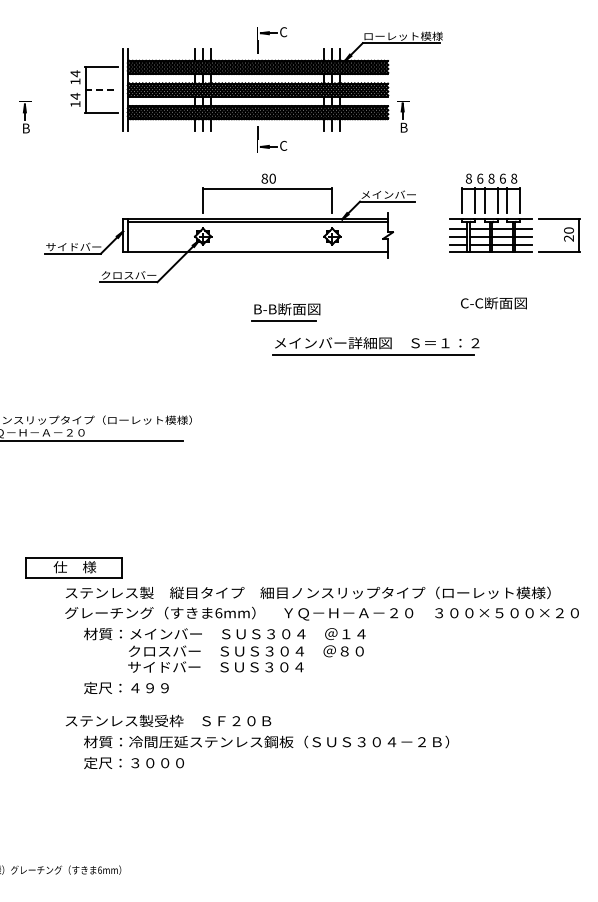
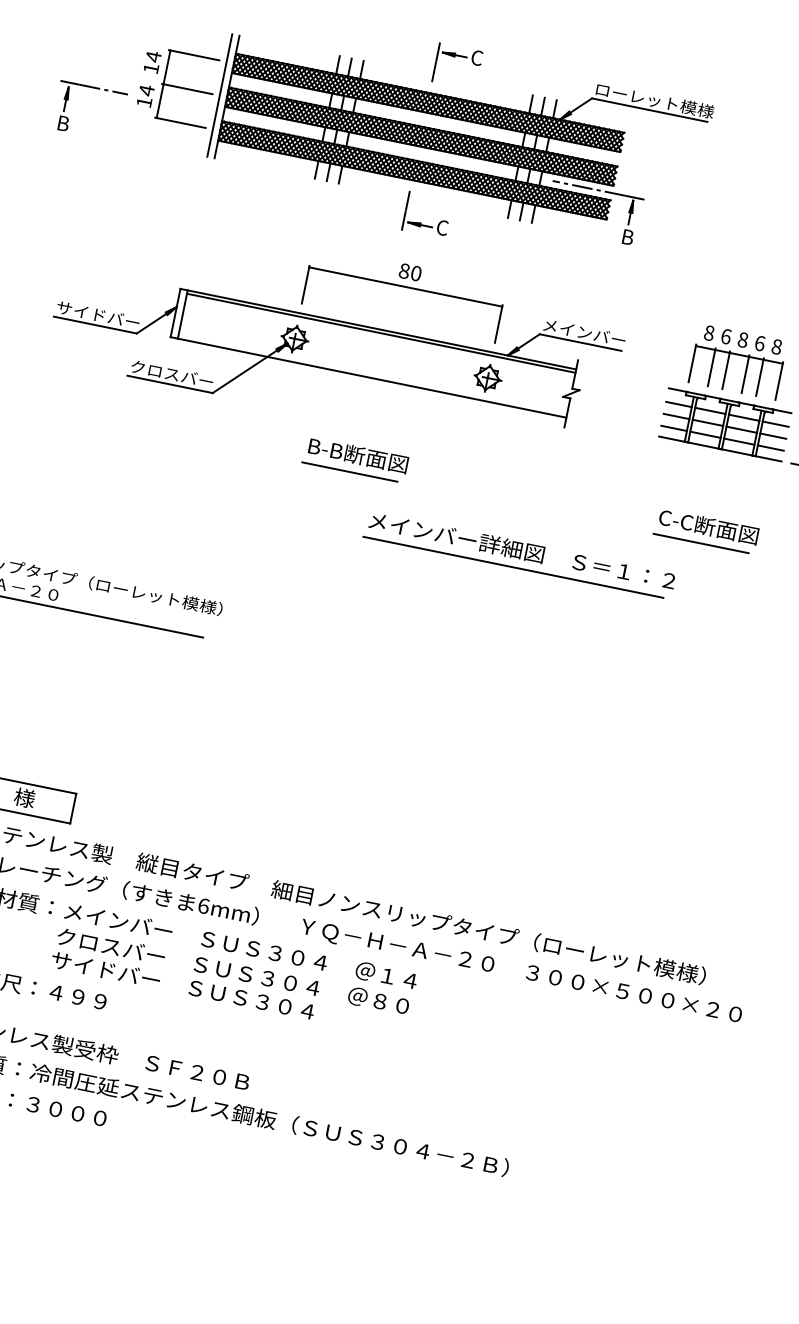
line: (101, 90) -> (187, 89), dashed -> solid
line: (47, 101) -> (103, 89), added
line: (372, 101) -> (588, 188), added
part: (285, 312) -> (354, 459), moved
line: (490, 315) -> (699, 544), added

